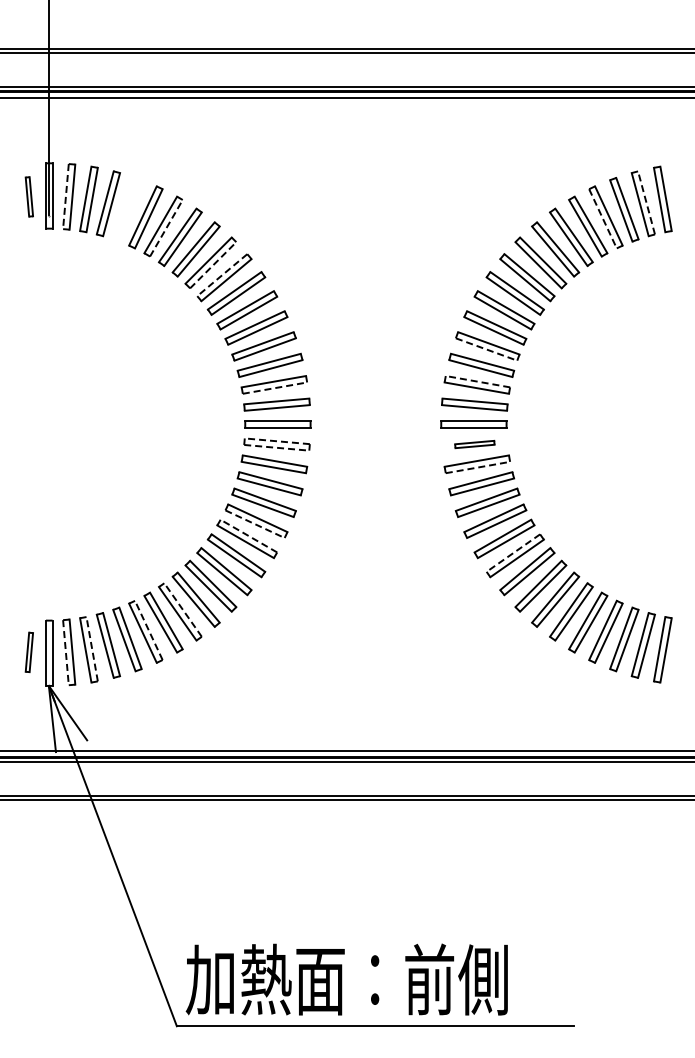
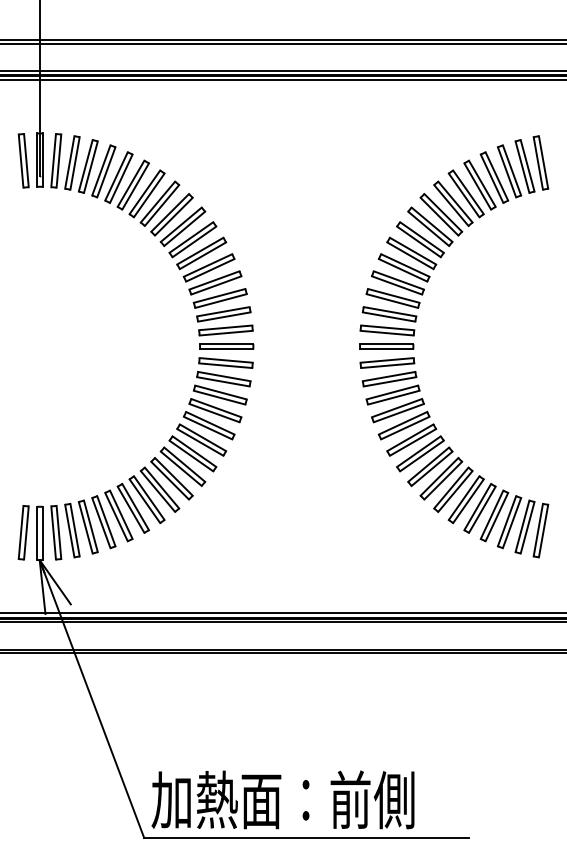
part: (29, 196) -> (23, 160), size x1.67
line: (65, 196) -> (53, 160), dashed -> solid
line: (646, 202) -> (527, 165), dashed -> solid
part: (127, 209) -> (103, 171), added
line: (602, 218) -> (491, 178), dashed -> solid
line: (166, 228) -> (135, 186), dashed -> solid
line: (213, 265) -> (174, 216), dashed -> solid
line: (222, 275) -> (181, 225), dashed -> solid
line: (486, 349) -> (396, 285), dashed -> solid
line: (477, 381) -> (389, 311), dashed -> solid
line: (274, 388) -> (223, 317), dashed -> solid
line: (277, 441) -> (226, 360), dashed -> solid
part: (474, 444) -> (387, 363), size x1.67
line: (276, 447) -> (225, 365), dashed -> solid
line: (477, 467) -> (389, 381), dashed -> solid
line: (255, 524) -> (208, 428), dashed -> solid
line: (248, 536) -> (202, 438), dashed -> solid
line: (513, 553) -> (419, 452), dashed -> solid
line: (183, 610) -> (149, 498), dashed -> solid
line: (148, 630) -> (121, 514), dashed -> solid
line: (92, 649) -> (75, 530), dashed -> solid
part: (29, 652) -> (23, 532), size x1.67
line: (65, 652) -> (53, 532), dashed -> solid

